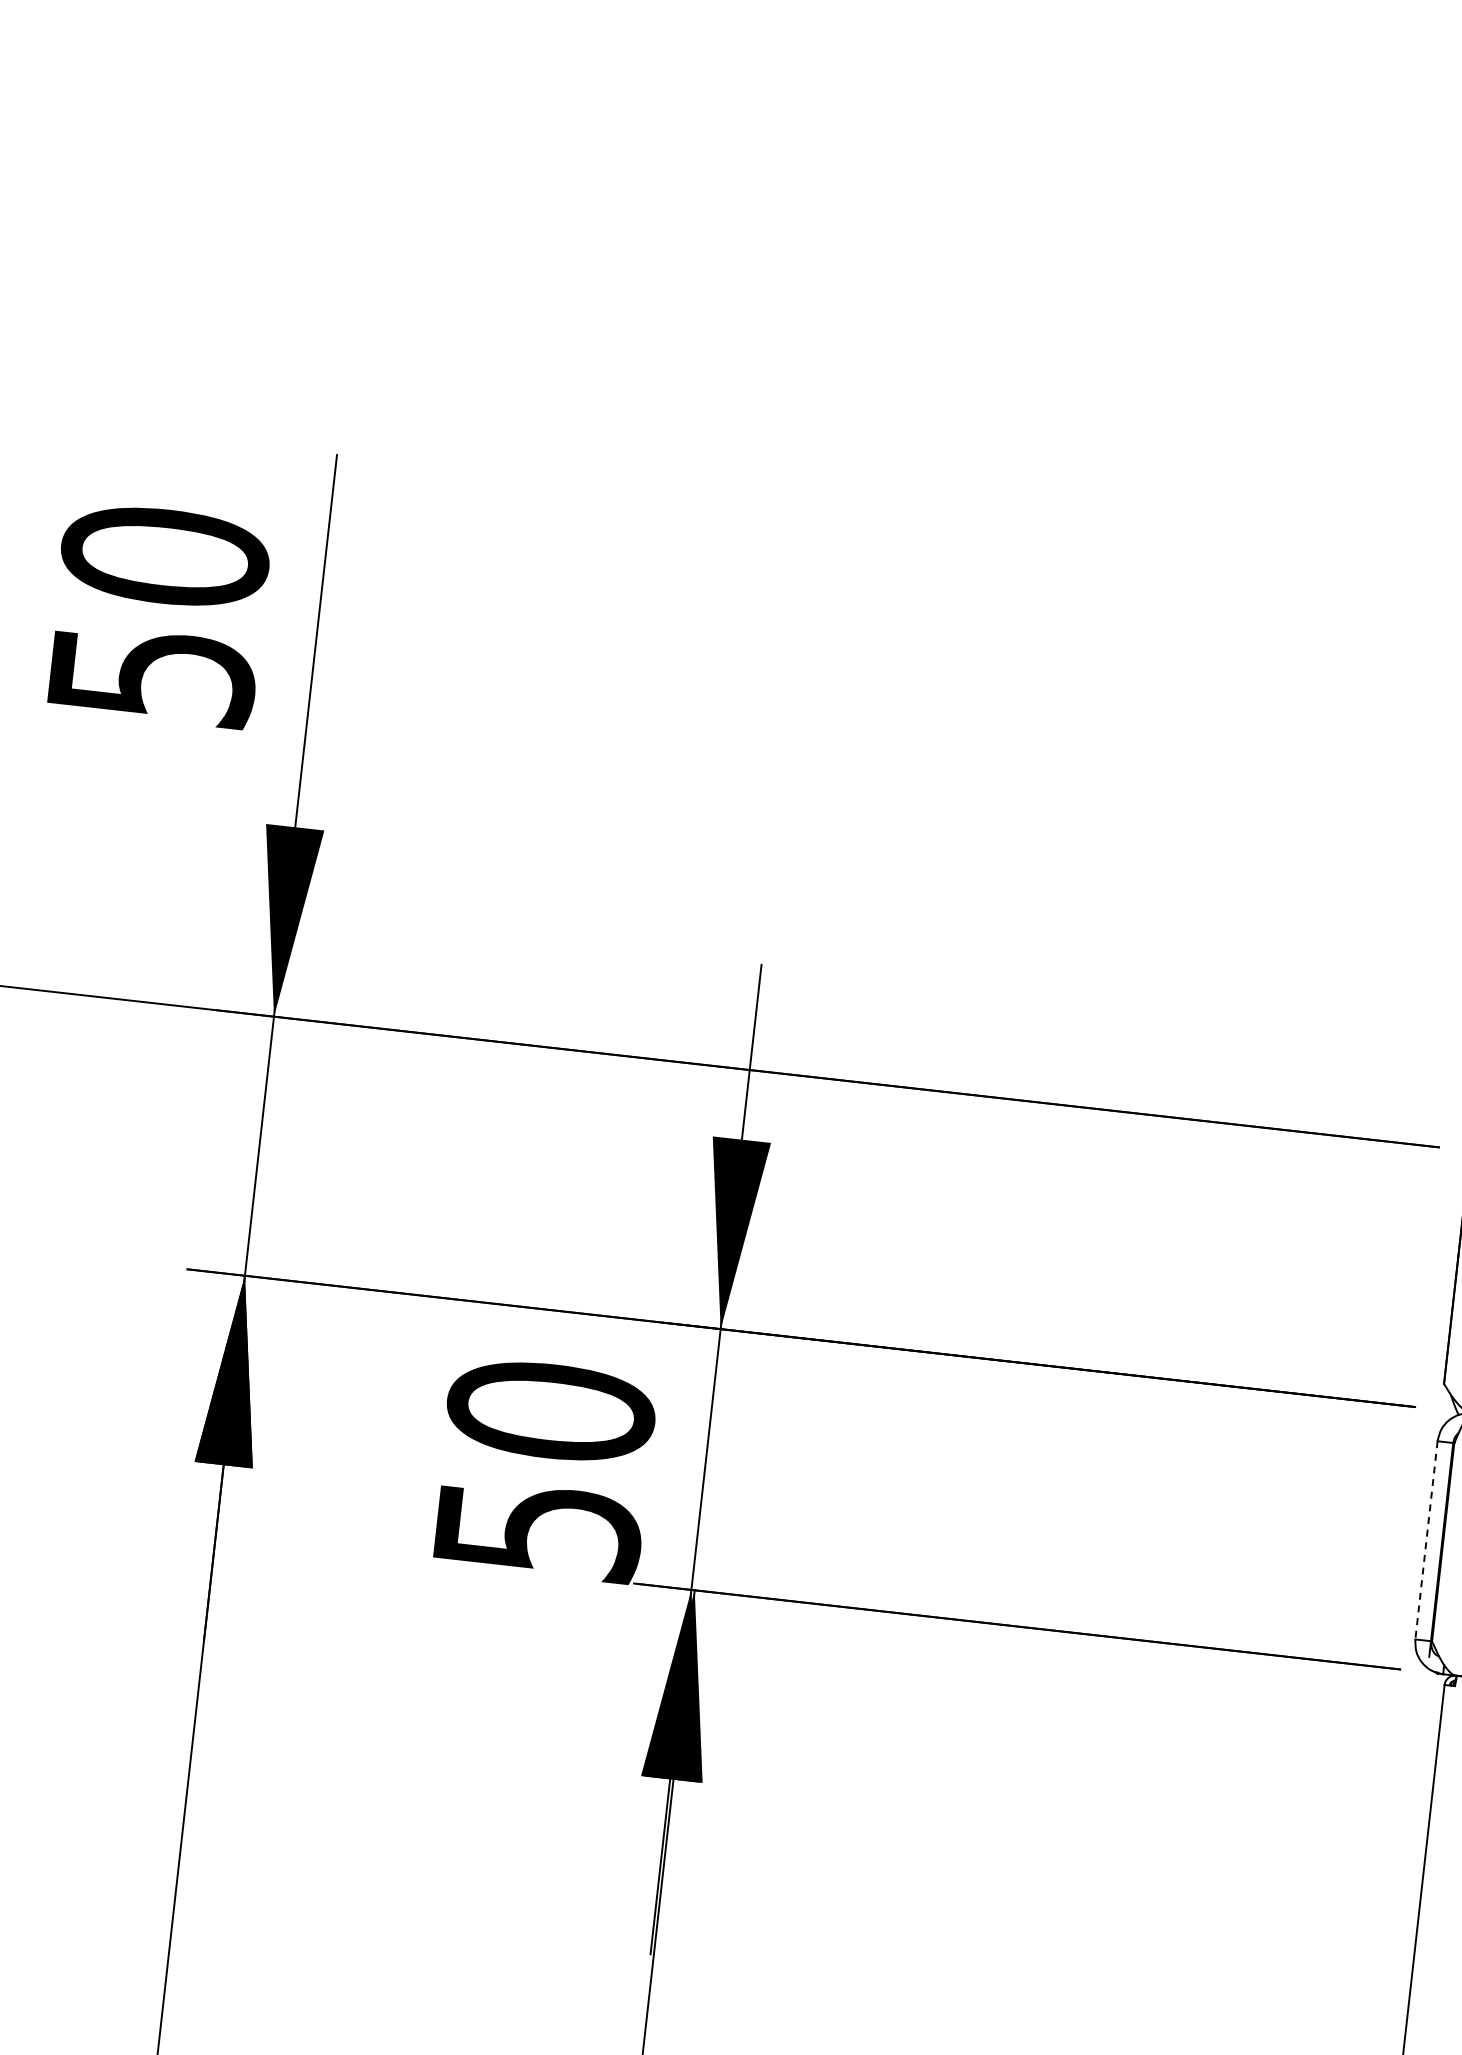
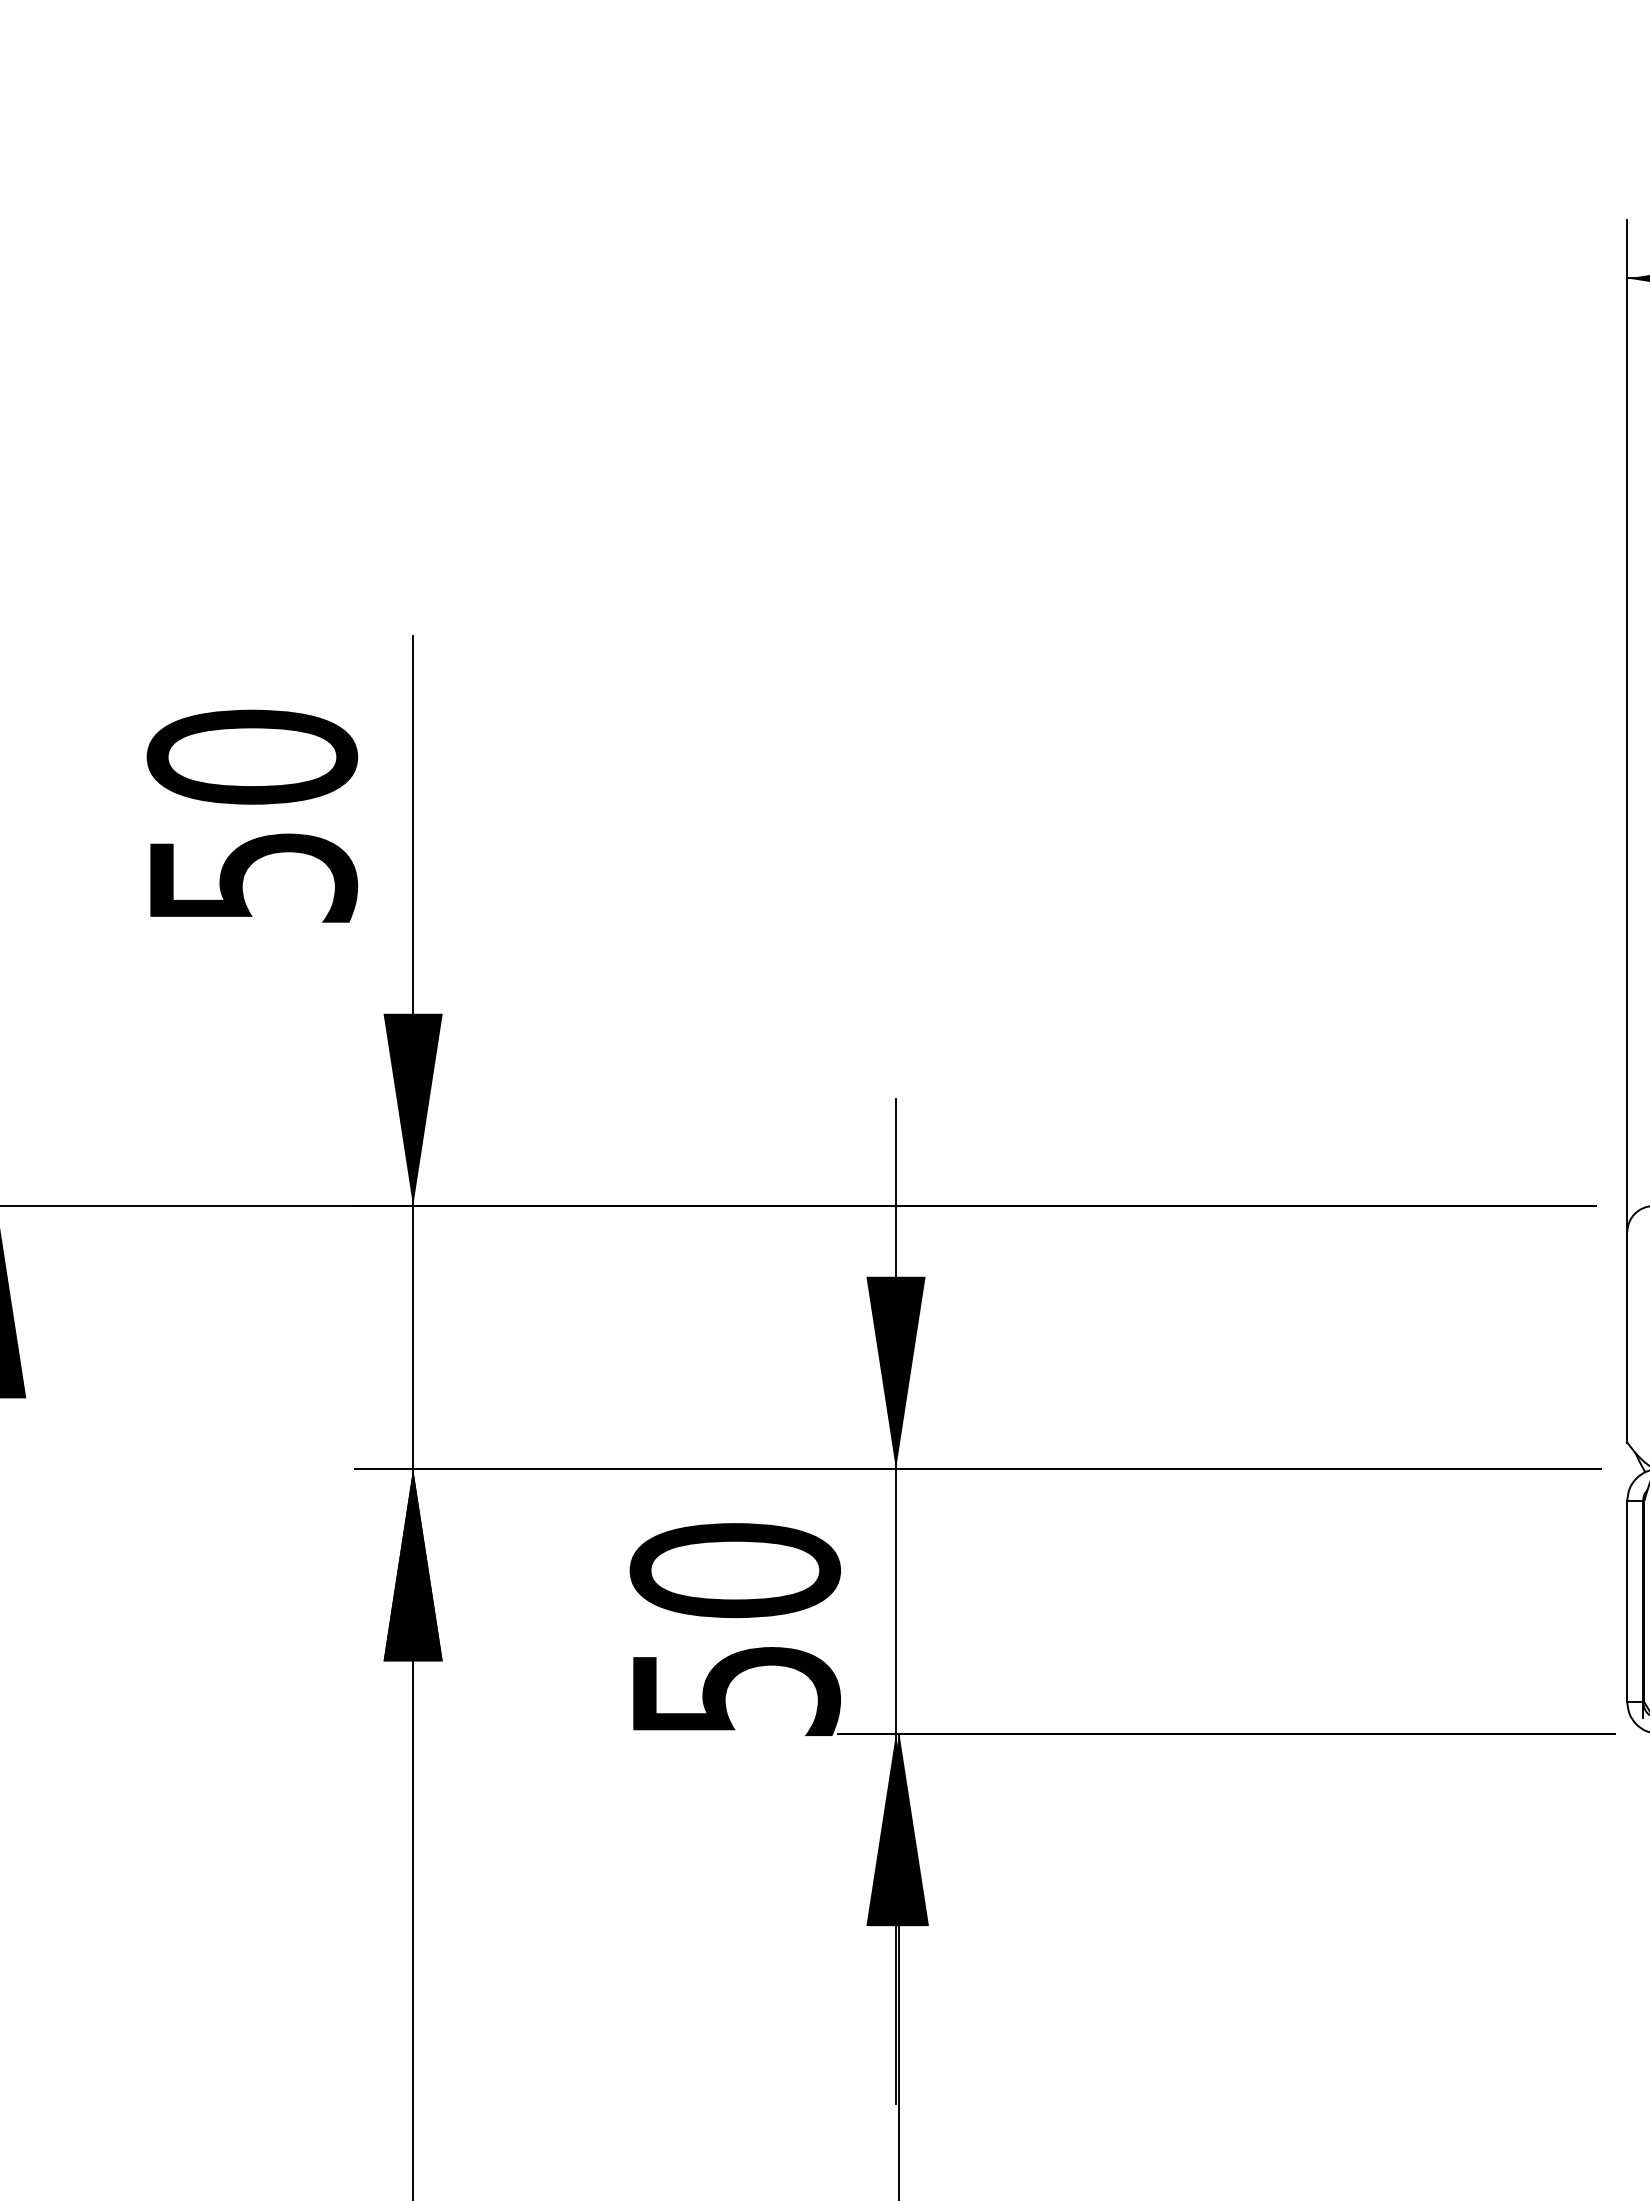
line: (1426, 1540) -> (1627, 1601), dashed -> solid

